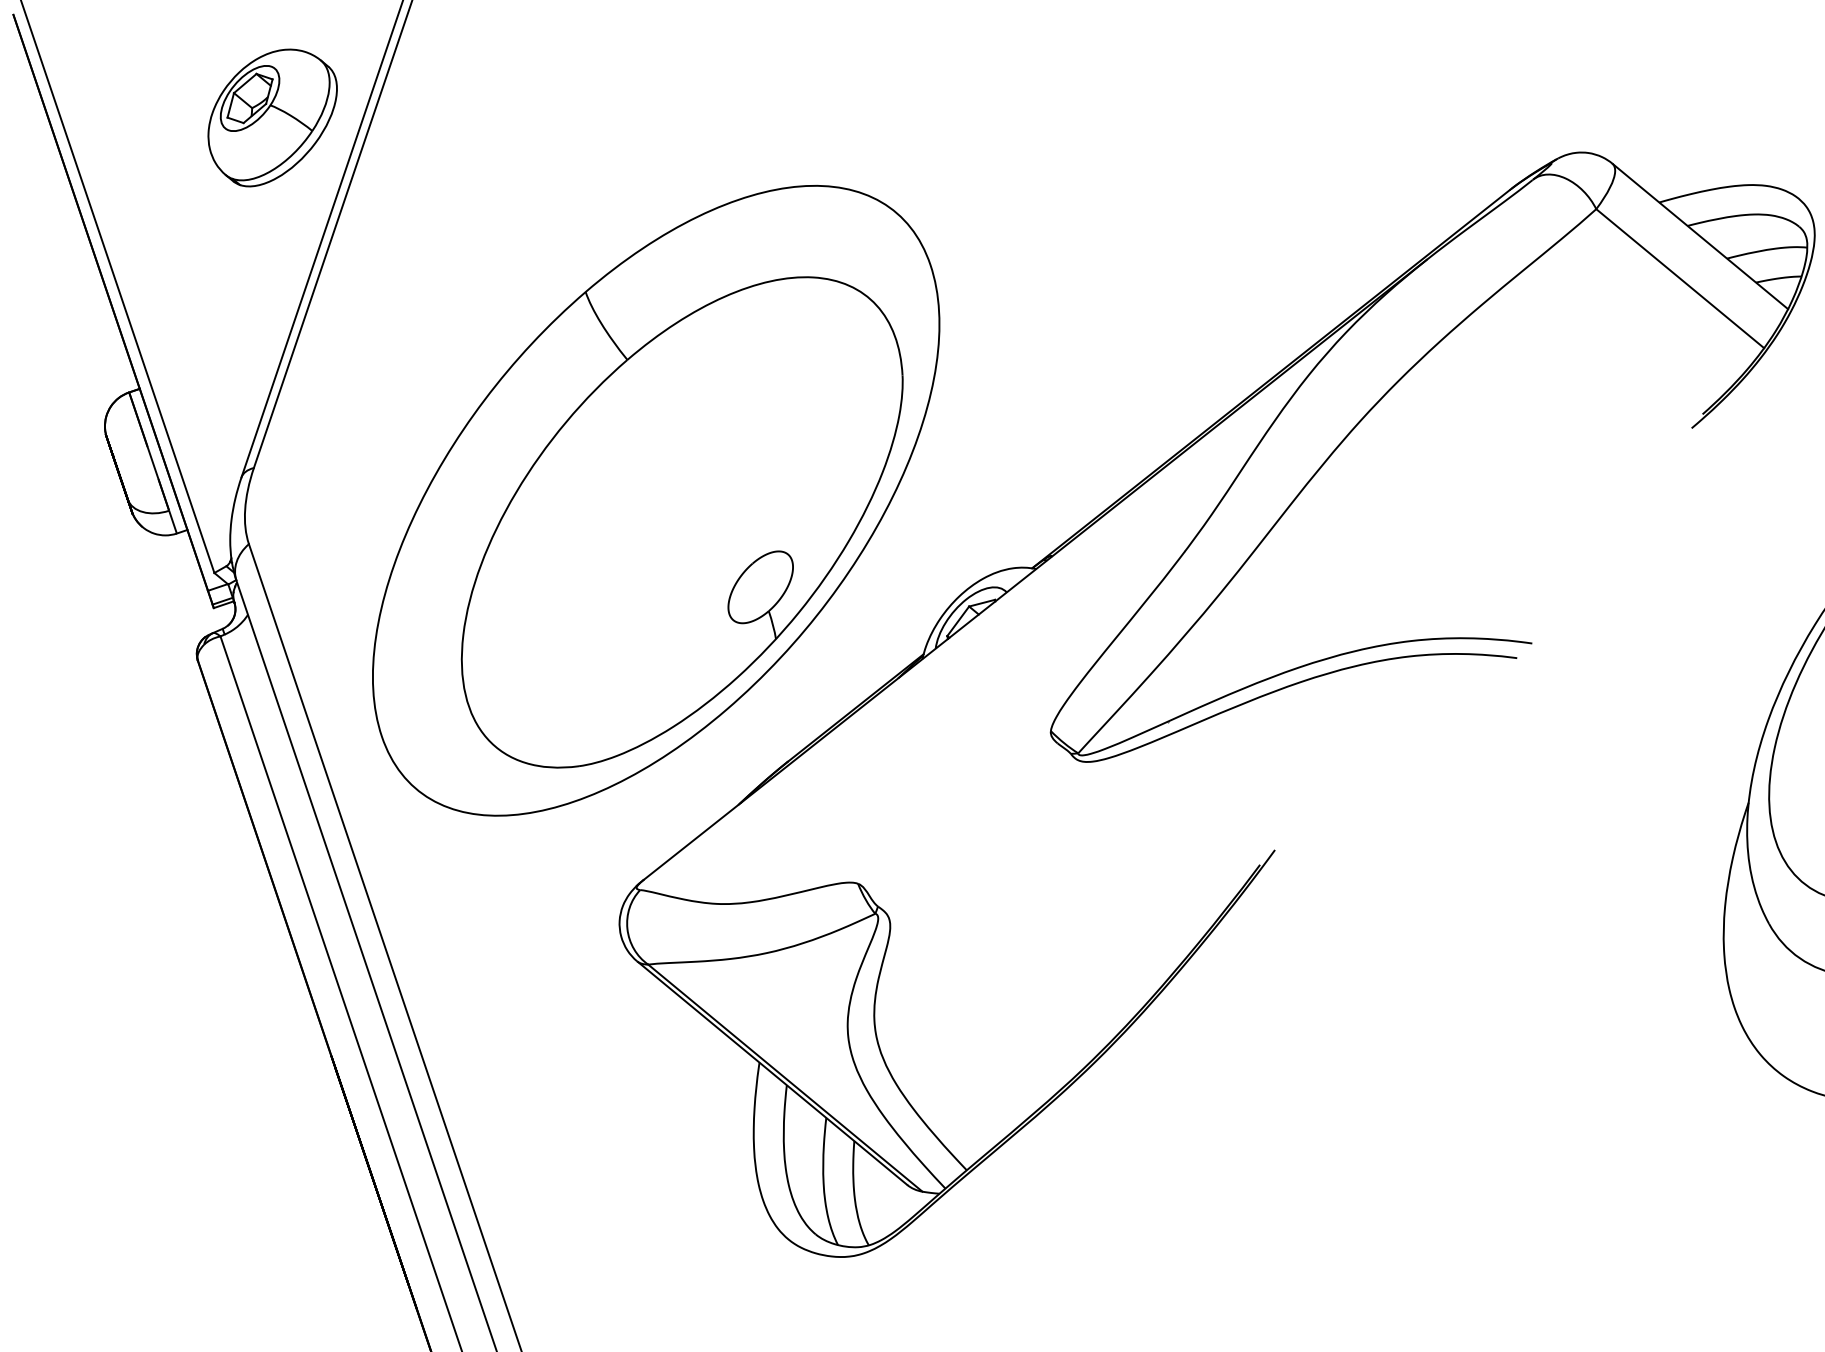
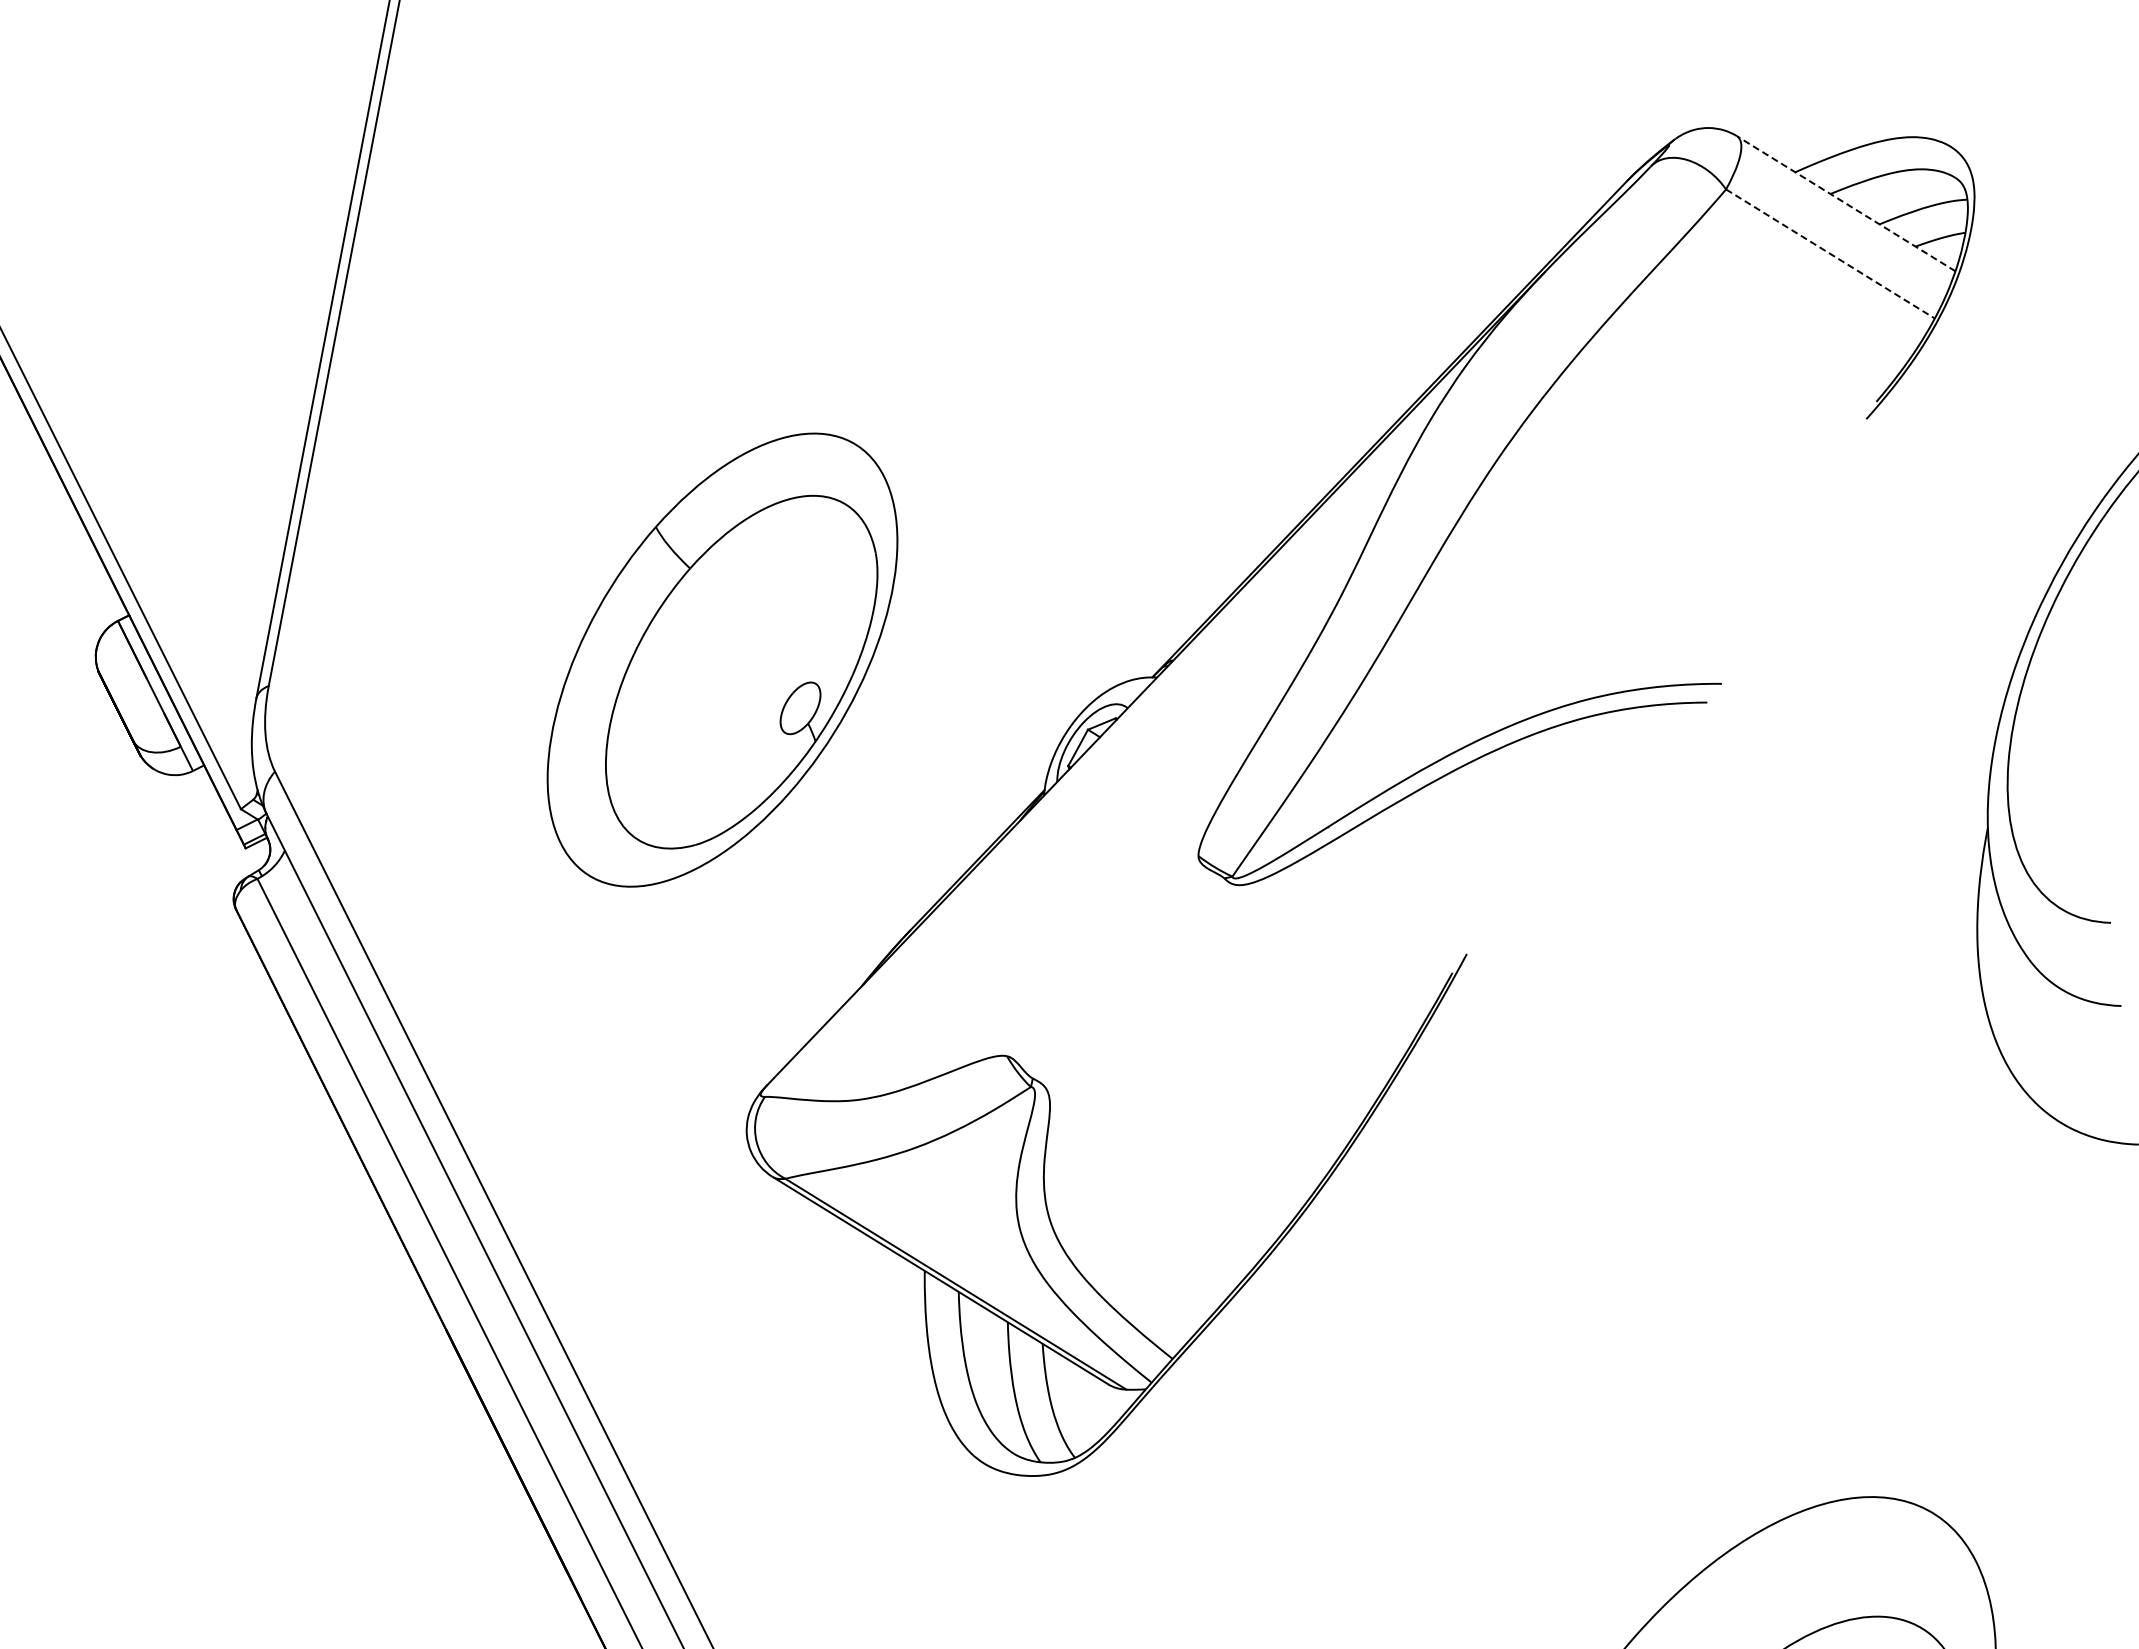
part: (271, 117) -> (234, 292), removed
line: (1700, 236) -> (1846, 203), solid -> dashed
line: (1680, 278) -> (1830, 253), solid -> dashed
part: (656, 500) -> (722, 659), size x0.6

